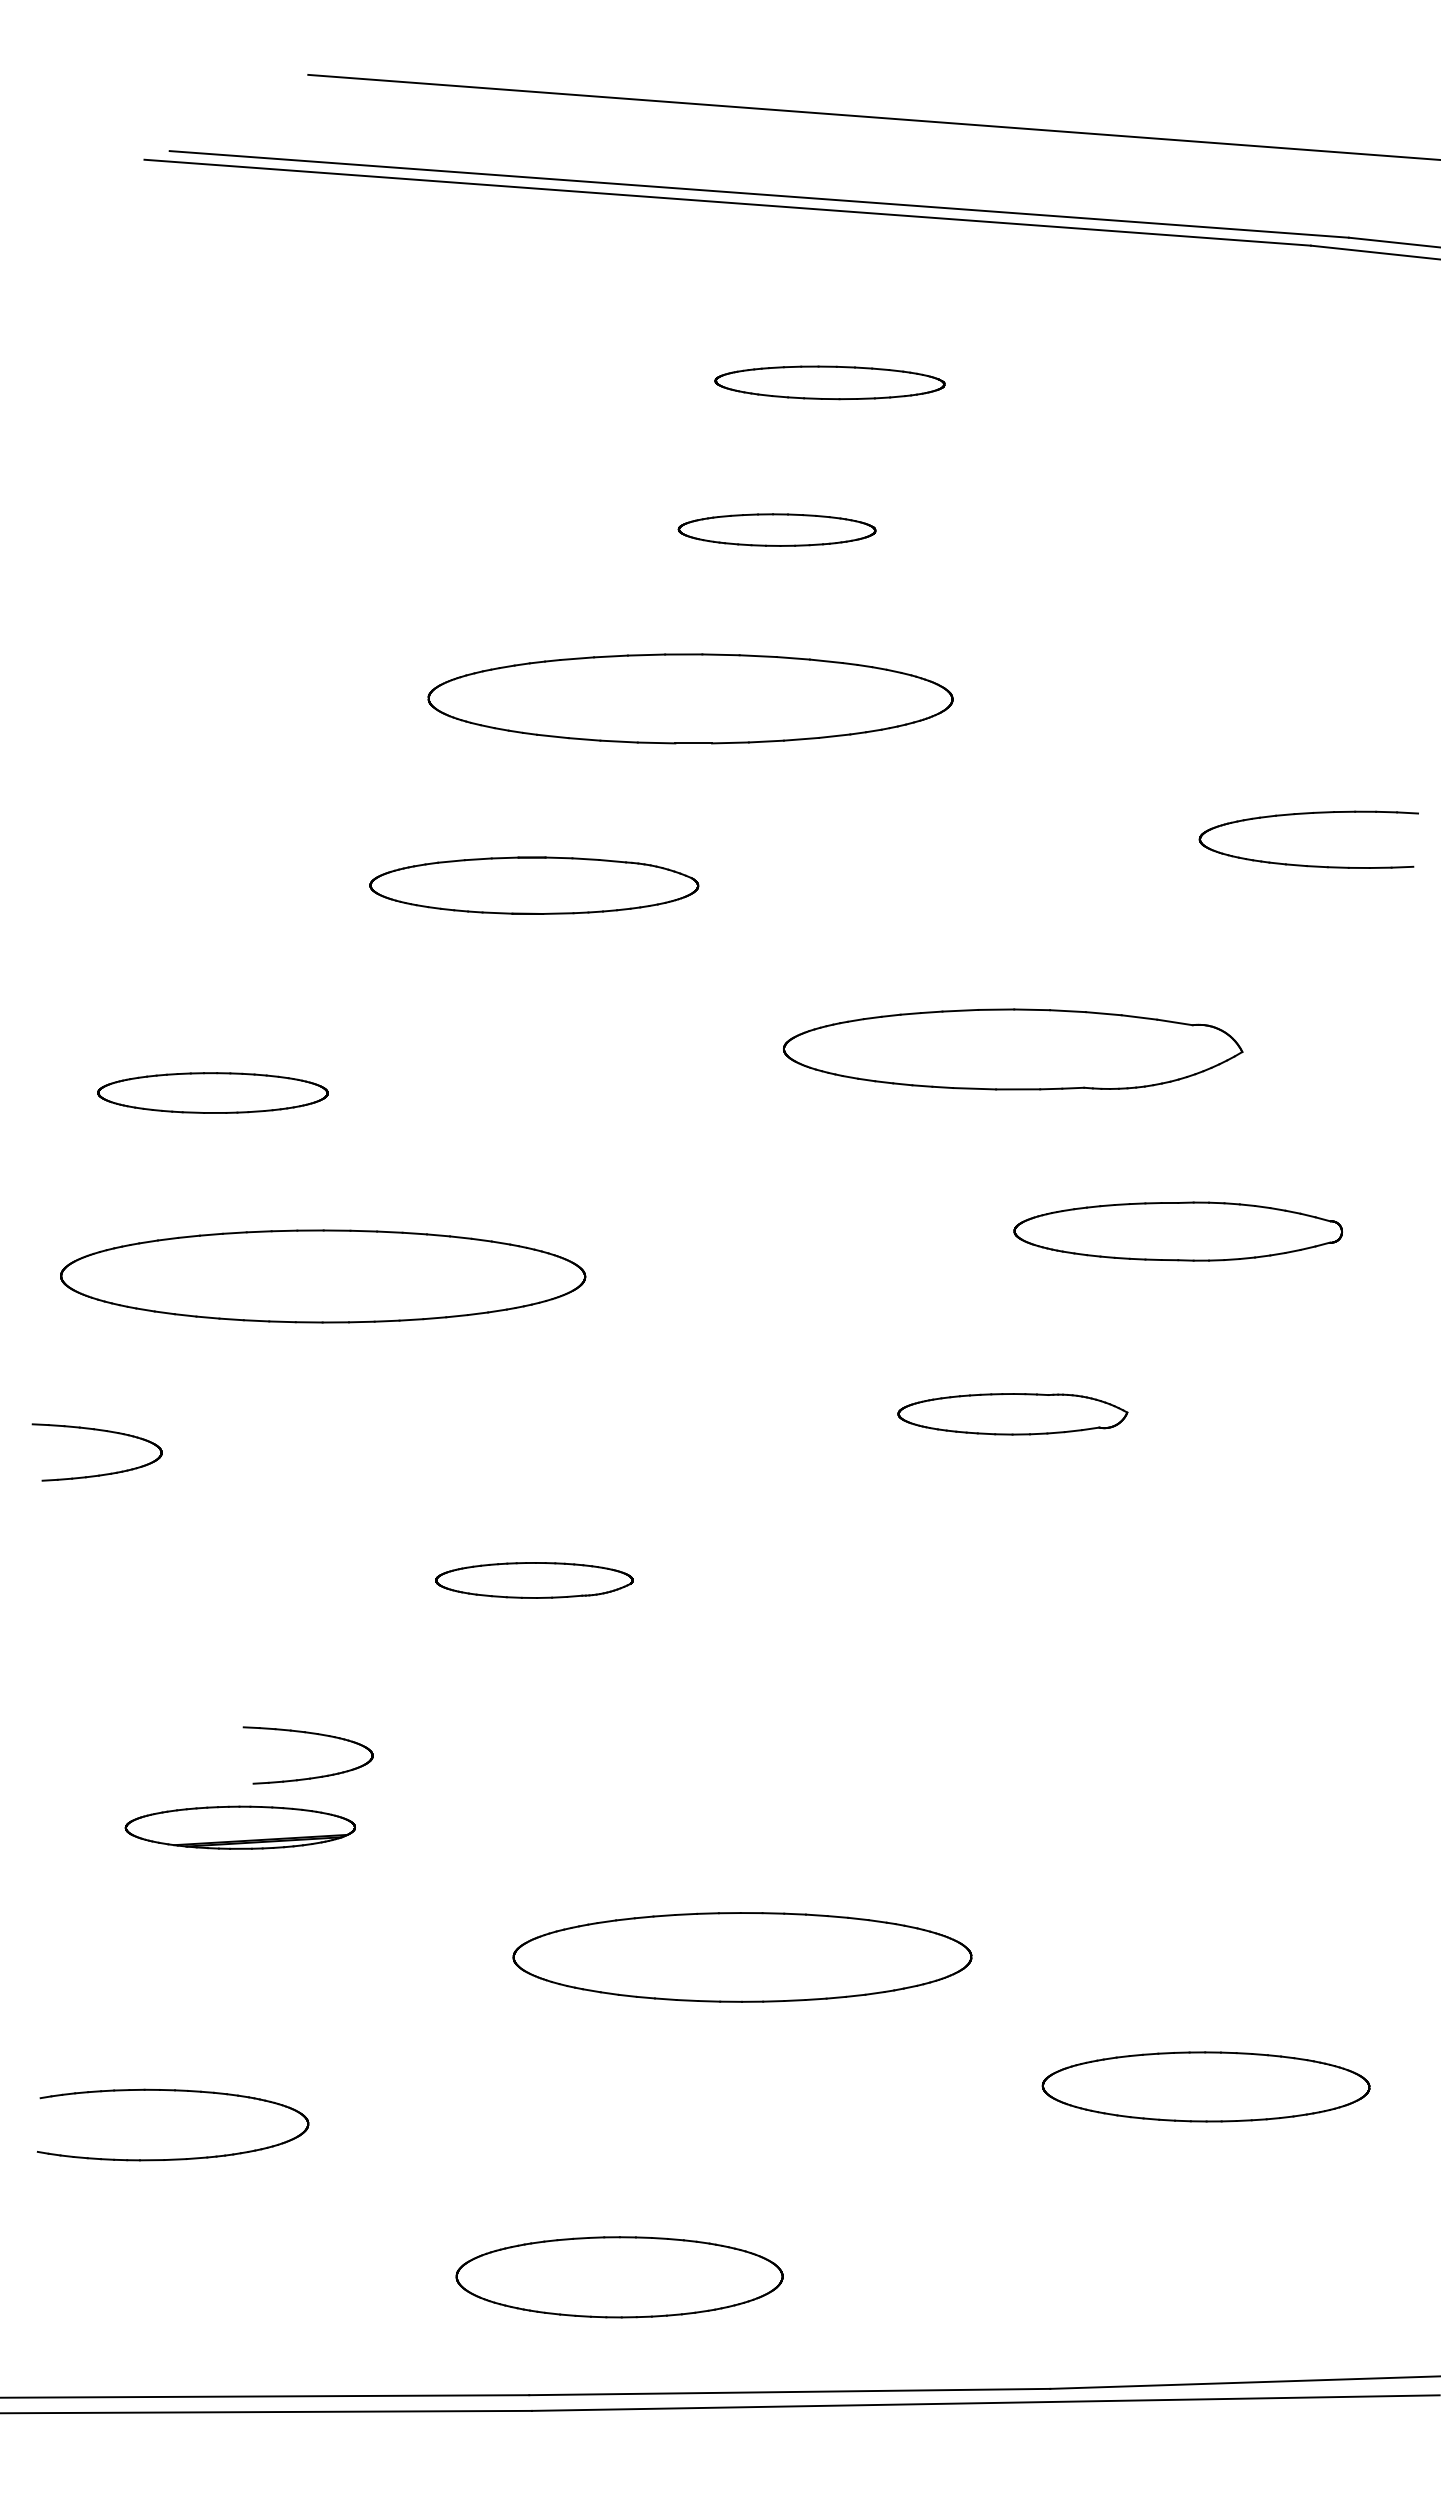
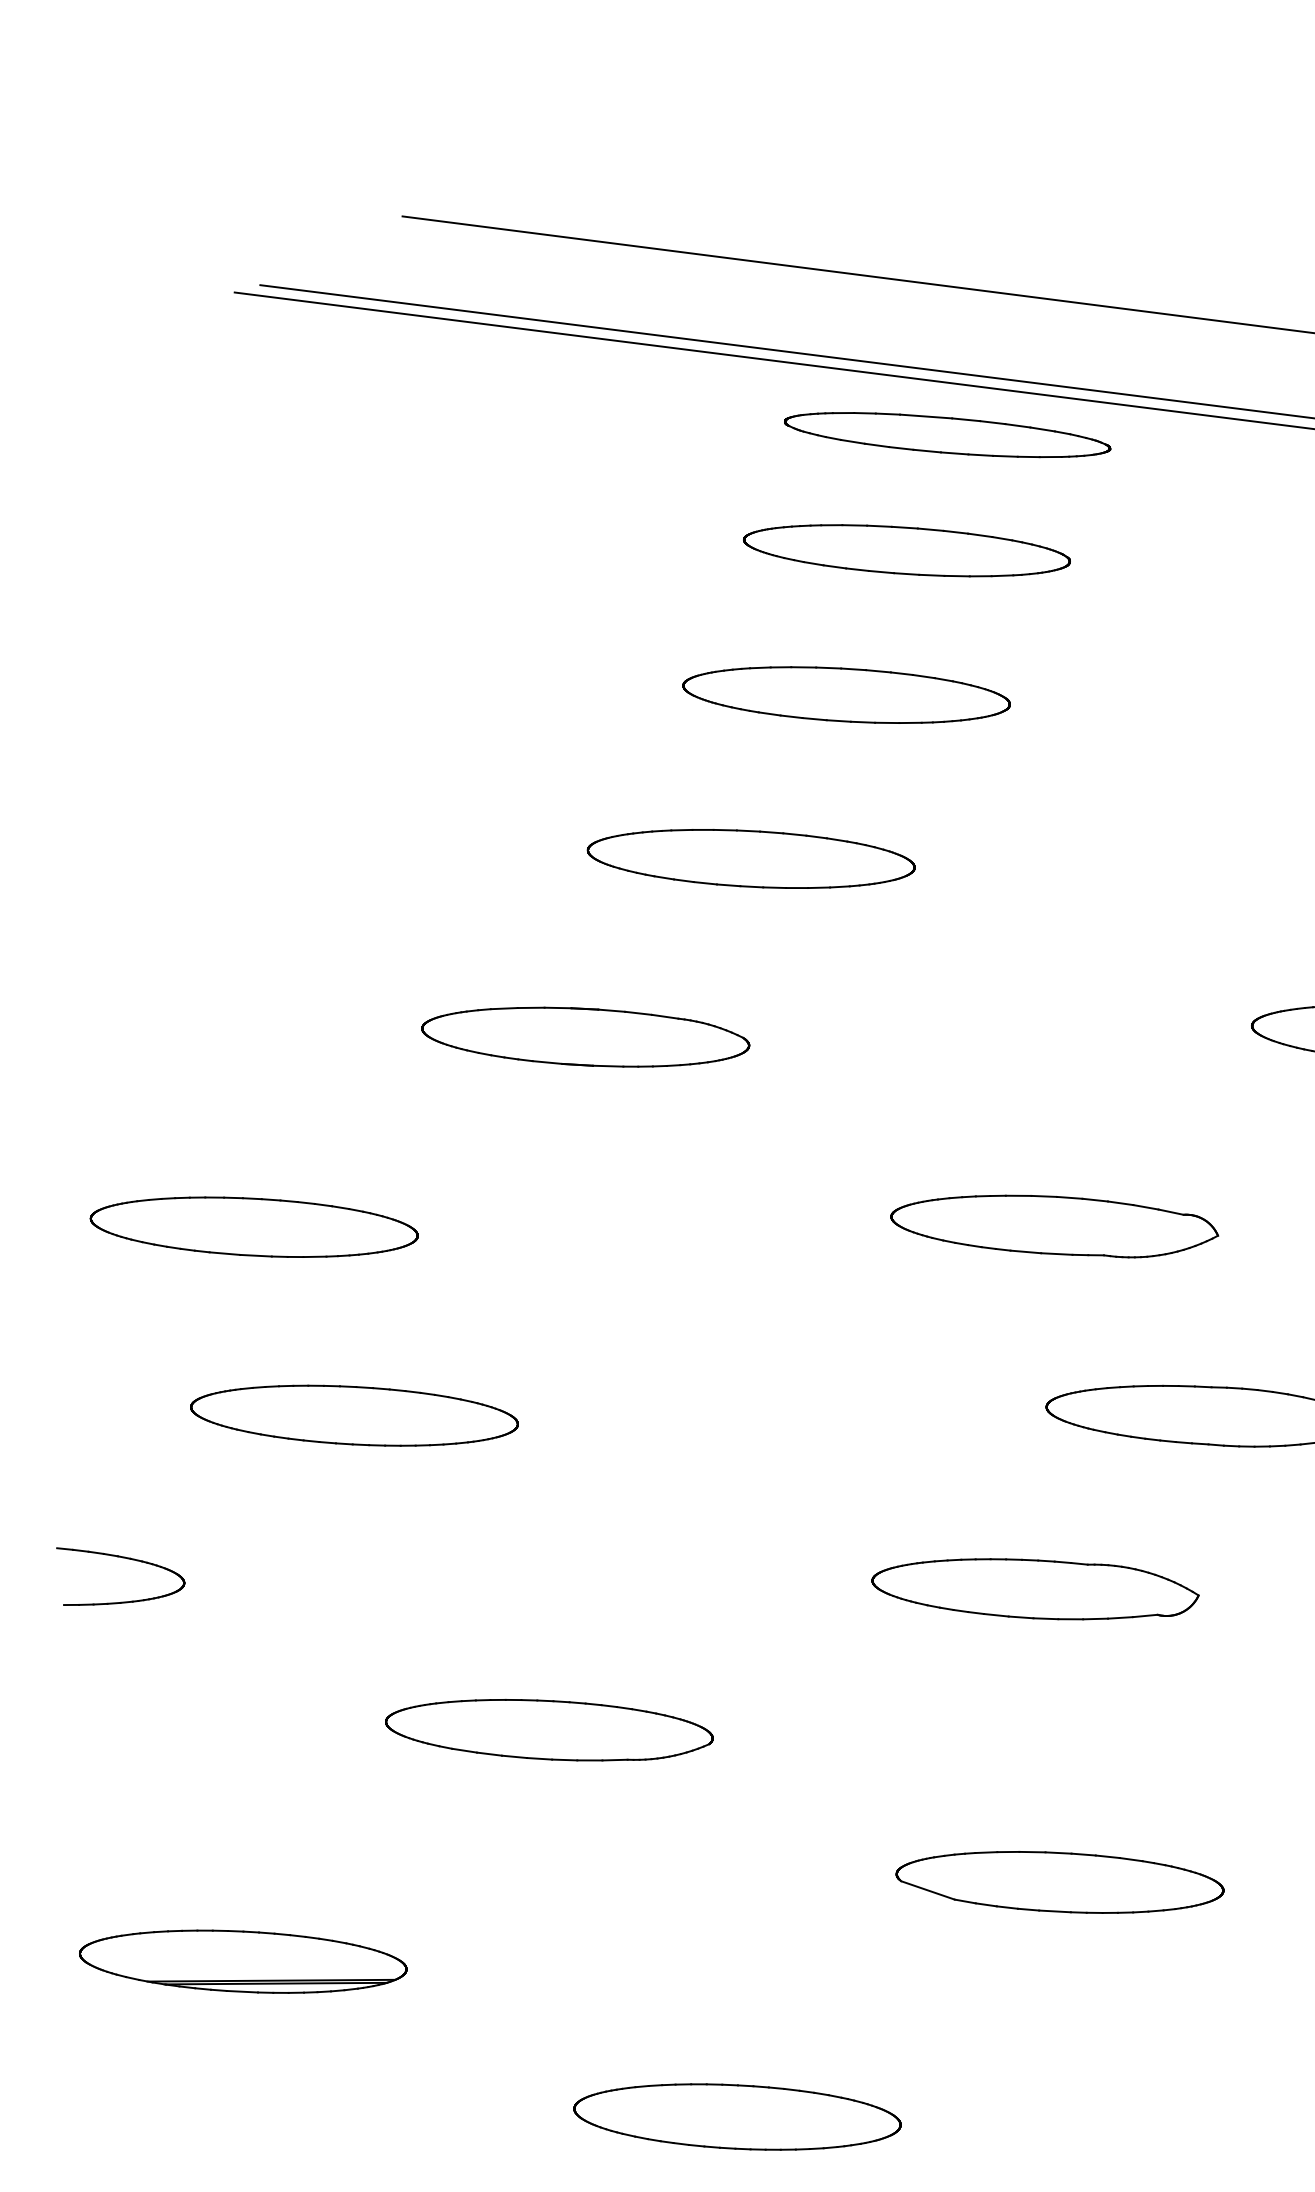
part: (864, 265) -> (947, 435), added
part: (829, 382) -> (906, 550), size x1.43
part: (776, 529) -> (845, 694), size x1.67
part: (690, 698) -> (751, 858), size x0.62
part: (1012, 1048) -> (1054, 1224), size x0.71
part: (212, 1092) -> (253, 1226), size x1.43
part: (322, 1275) -> (353, 1414), size x0.62
part: (1012, 1414) -> (1035, 1589), size x1.43
part: (534, 1580) -> (549, 1730), size x1.67
part: (1052, 1705) -> (1059, 1882), added
part: (311, 1734) -> (319, 1872), removed
part: (240, 1827) -> (243, 1961), size x1.43
part: (742, 1956) -> (737, 2116), size x0.71

